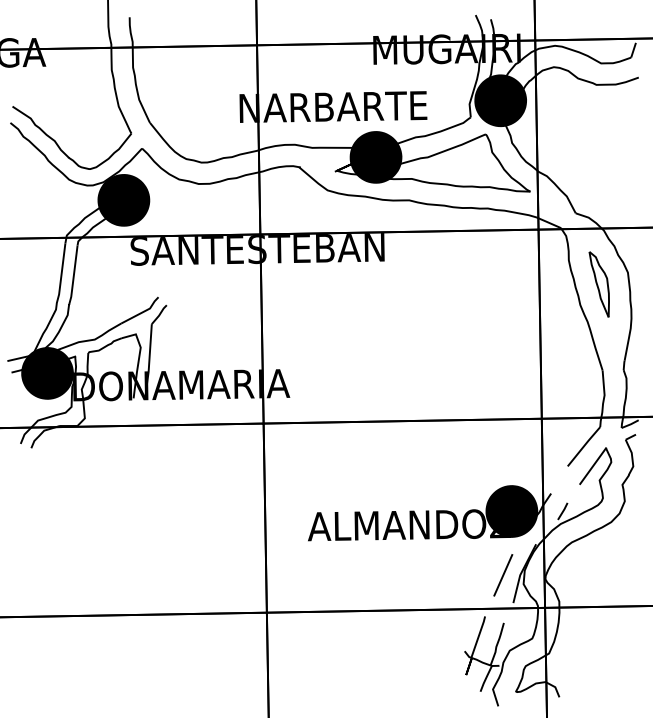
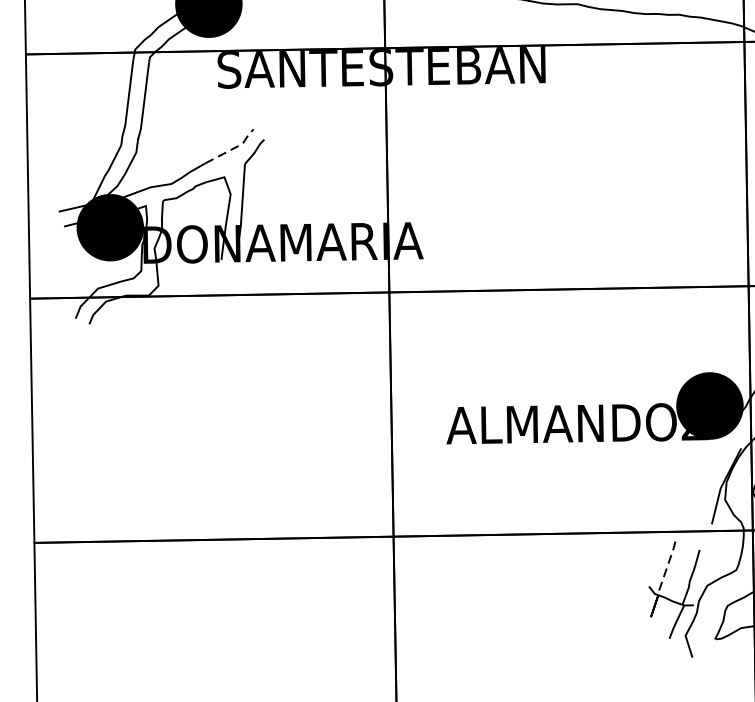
line: (143, 312) -> (234, 149), solid -> dashed
line: (503, 575) -> (699, 488), removed
line: (478, 636) -> (666, 567), solid -> dashed

